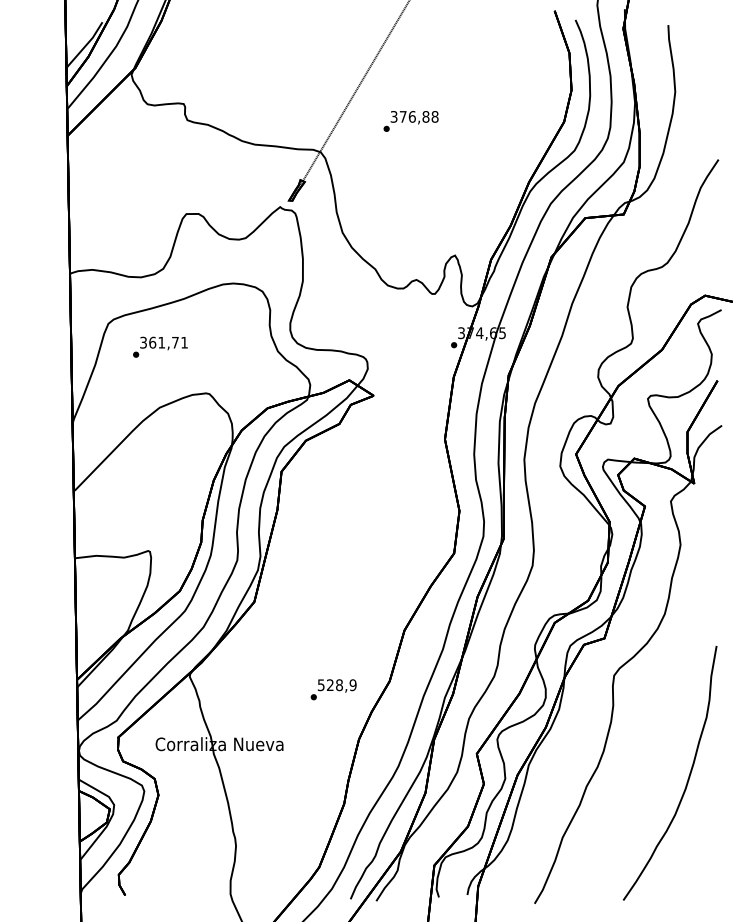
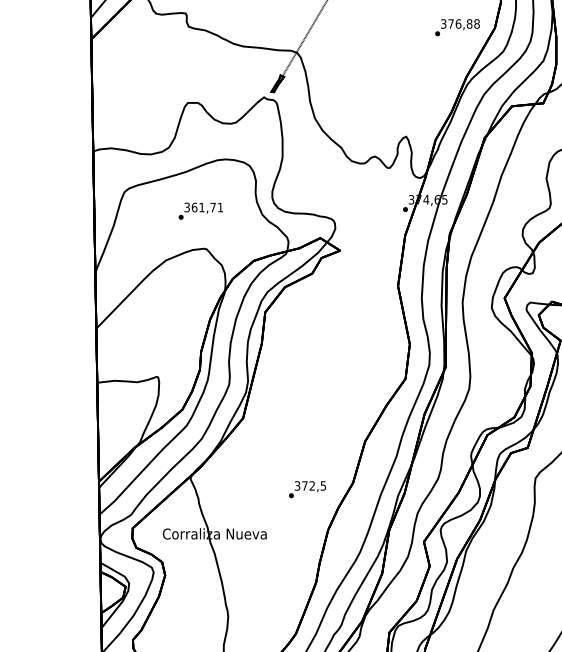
text: (410, 121) -> (457, 27), moved
text: (160, 346) -> (200, 210), moved
text: (337, 685) -> (310, 486), 528,9 -> 372,5

